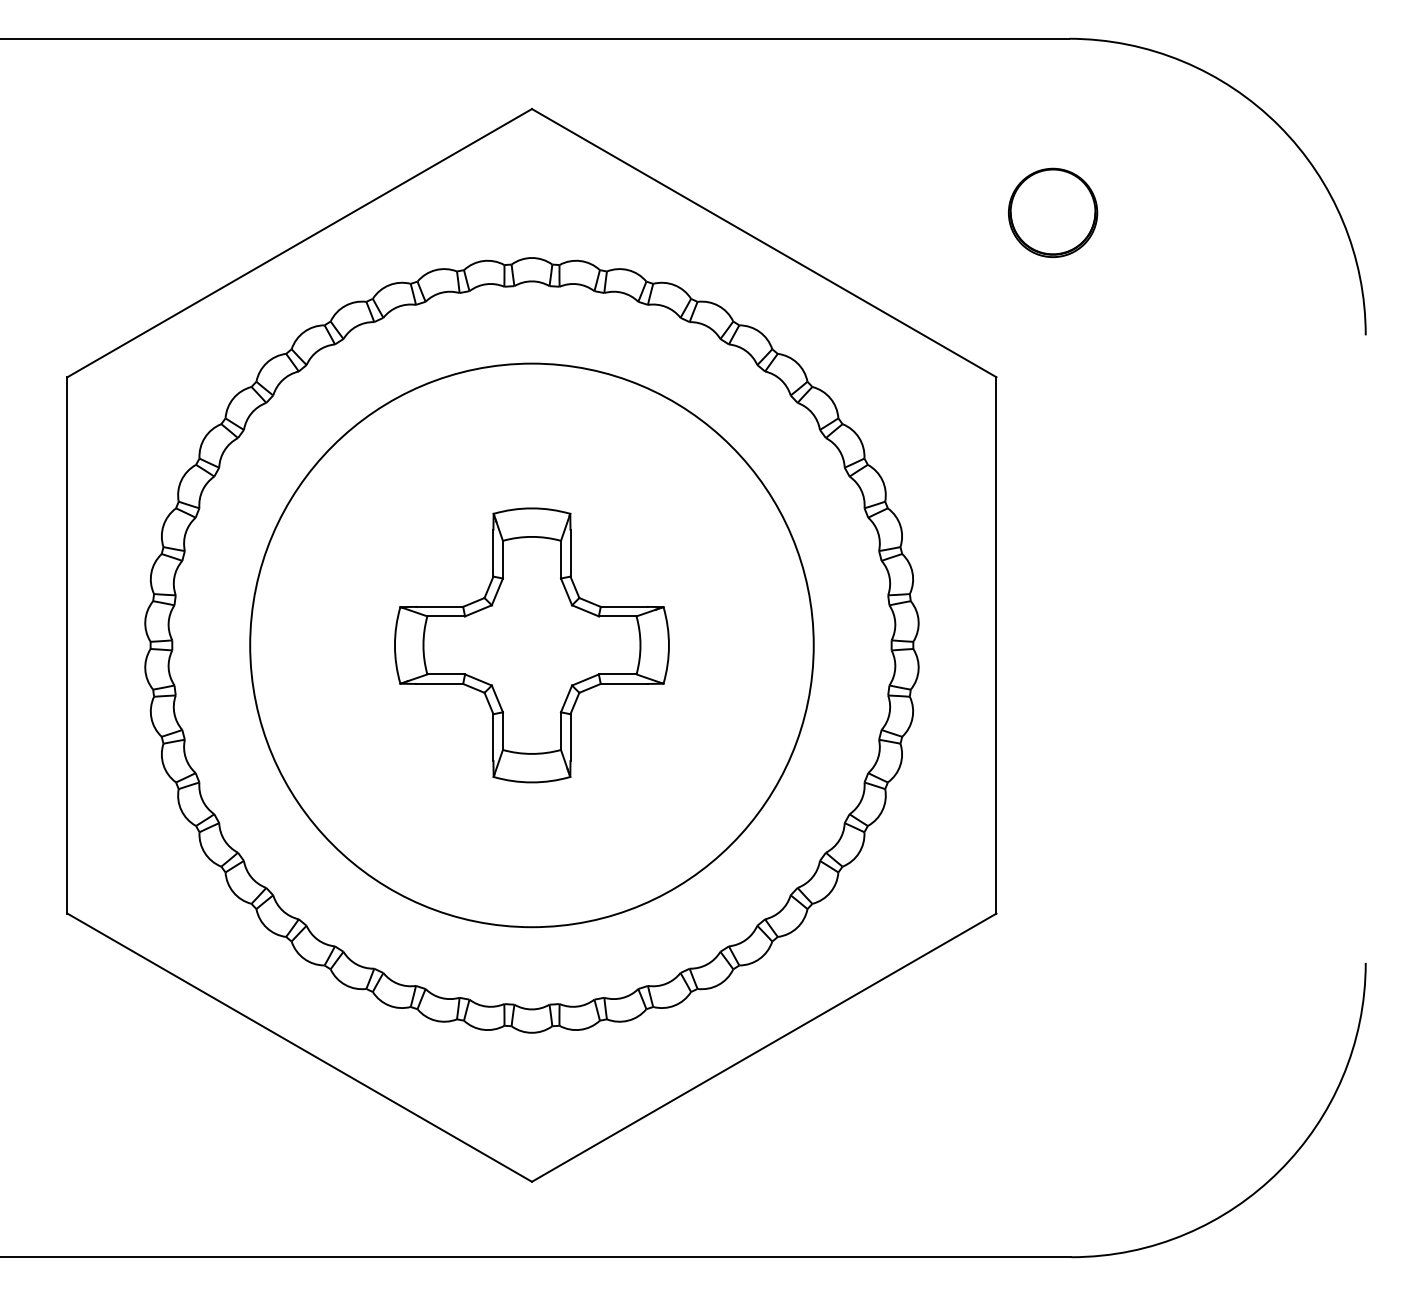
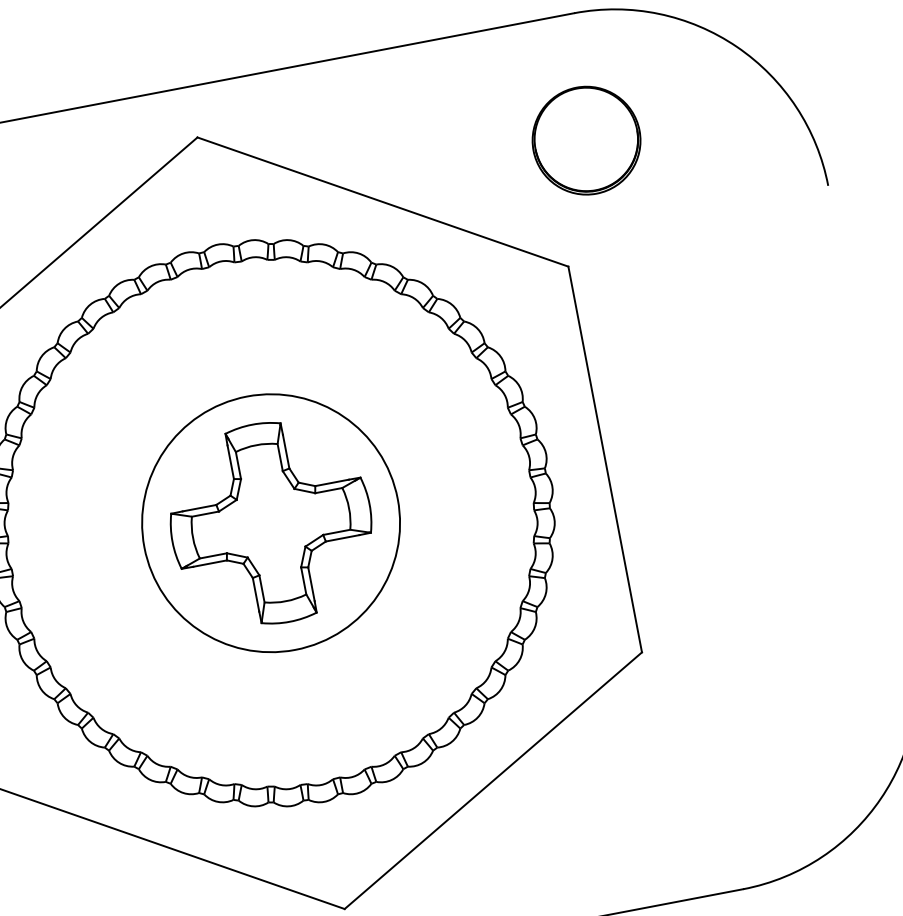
part: (1052, 212) -> (586, 140), size x1.67
circle: (531, 645) -> (270, 523), size x0.62

